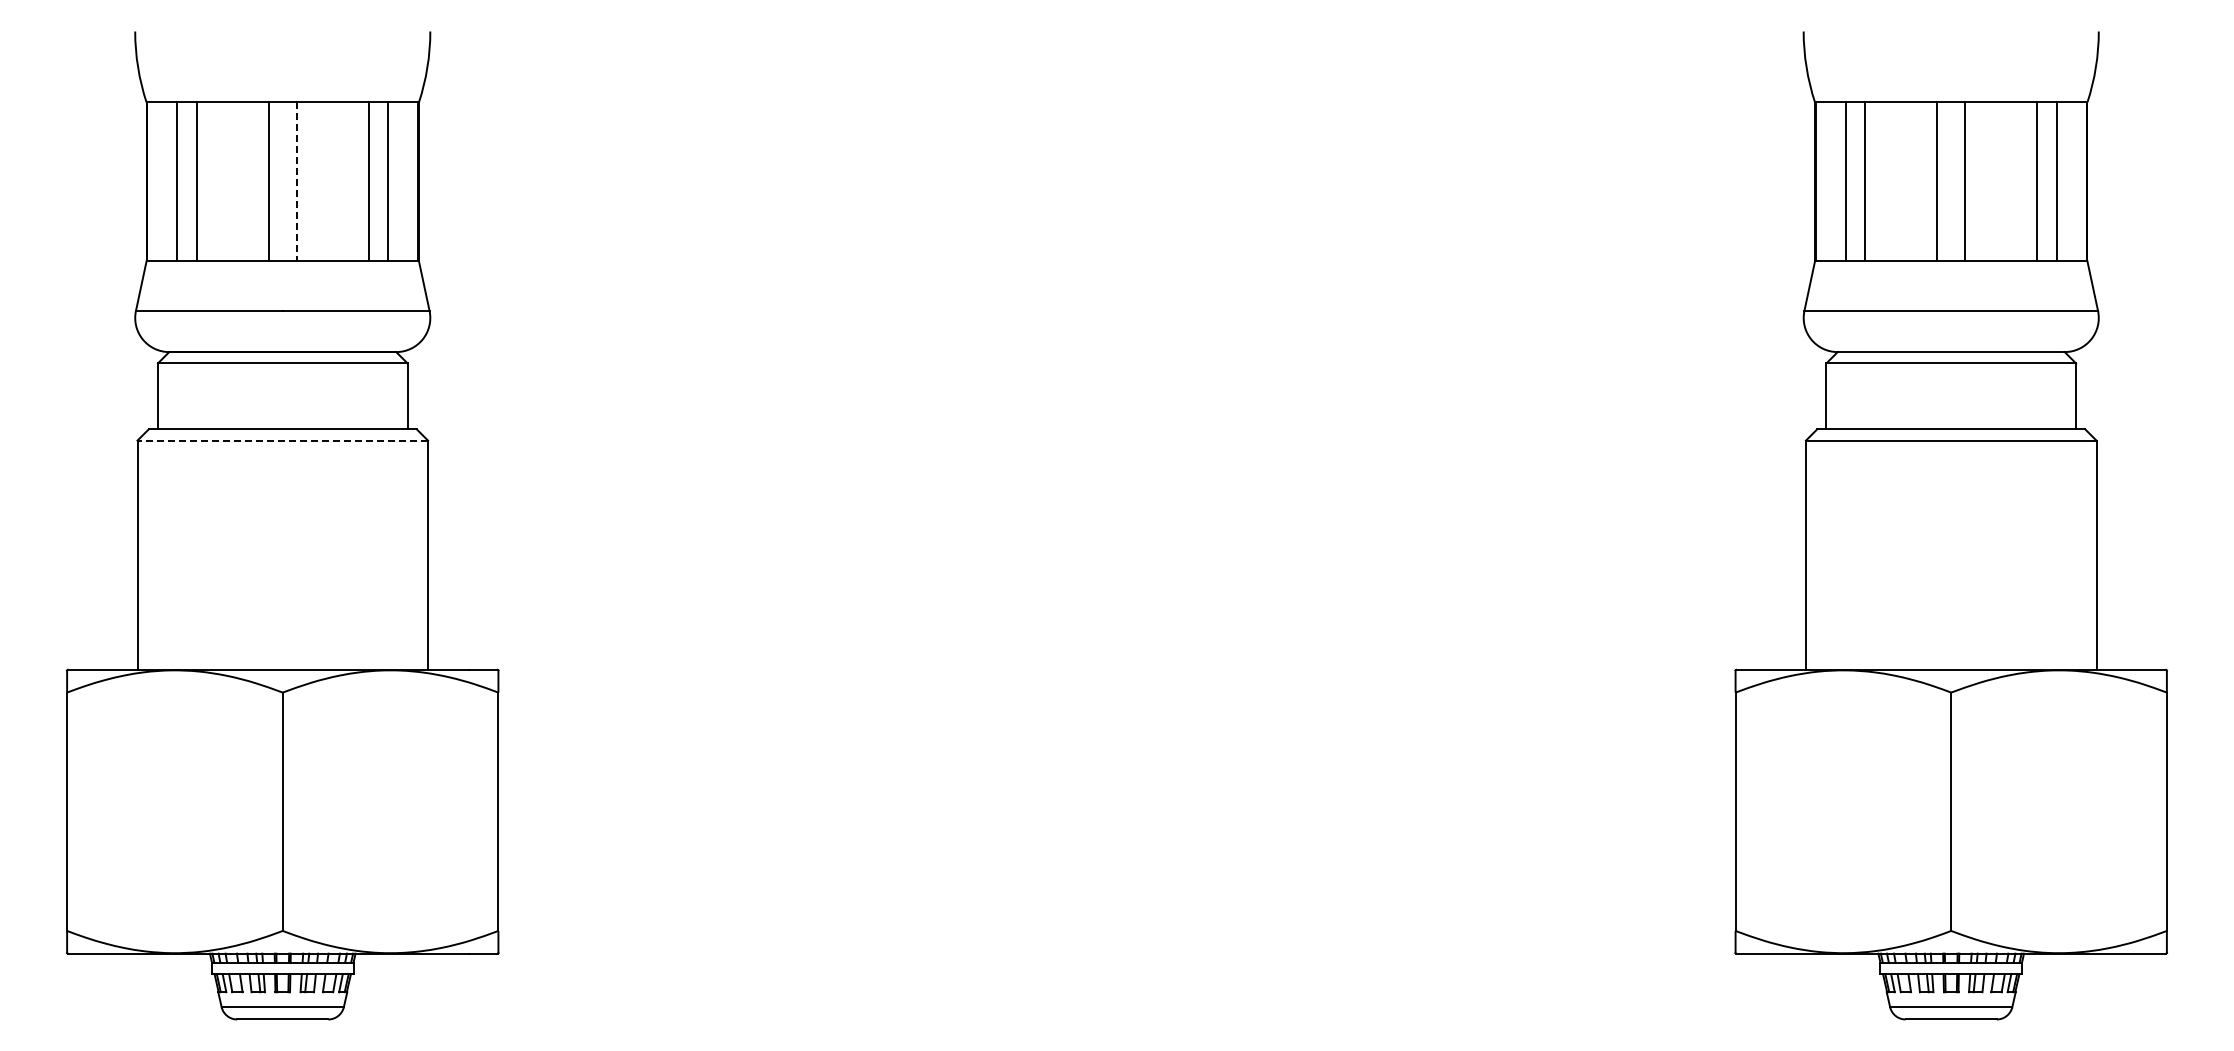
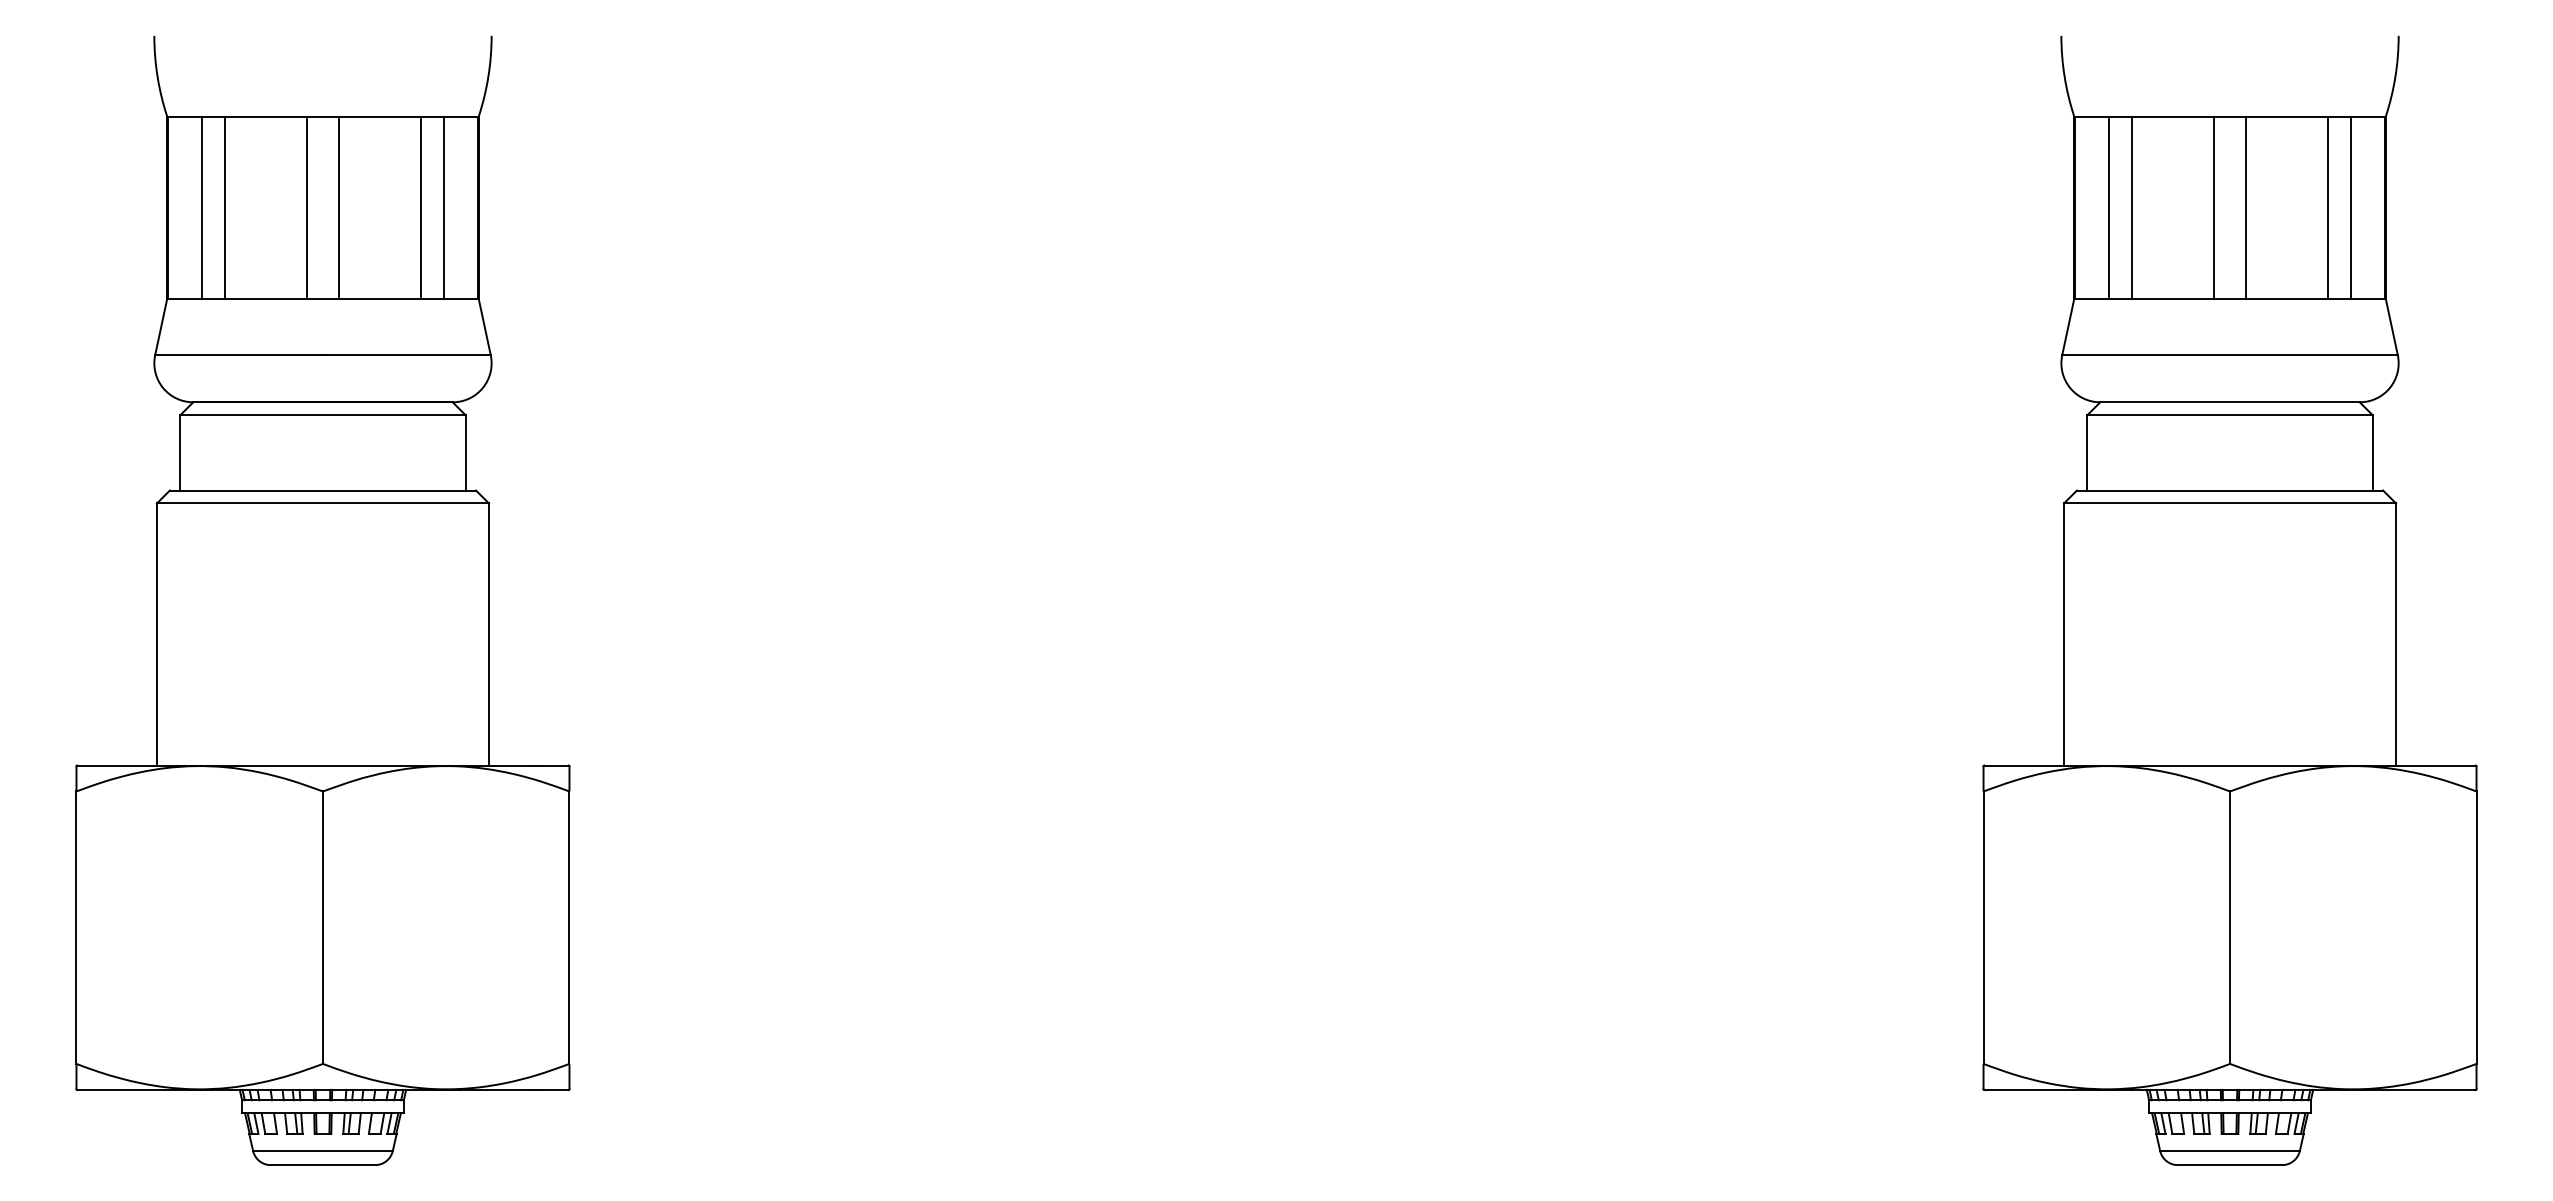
line: (296, 182) -> (338, 208), dashed -> solid
line: (282, 440) -> (322, 503), dashed -> solid

